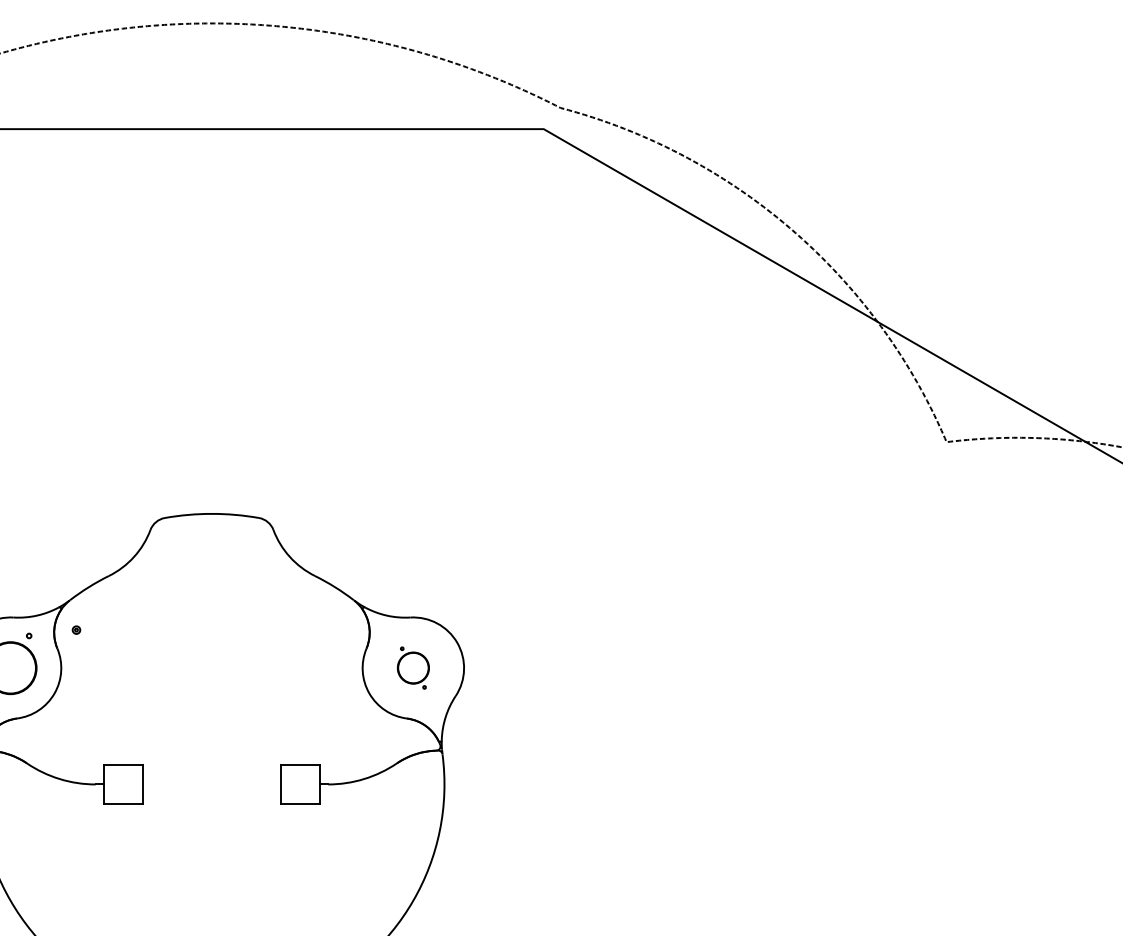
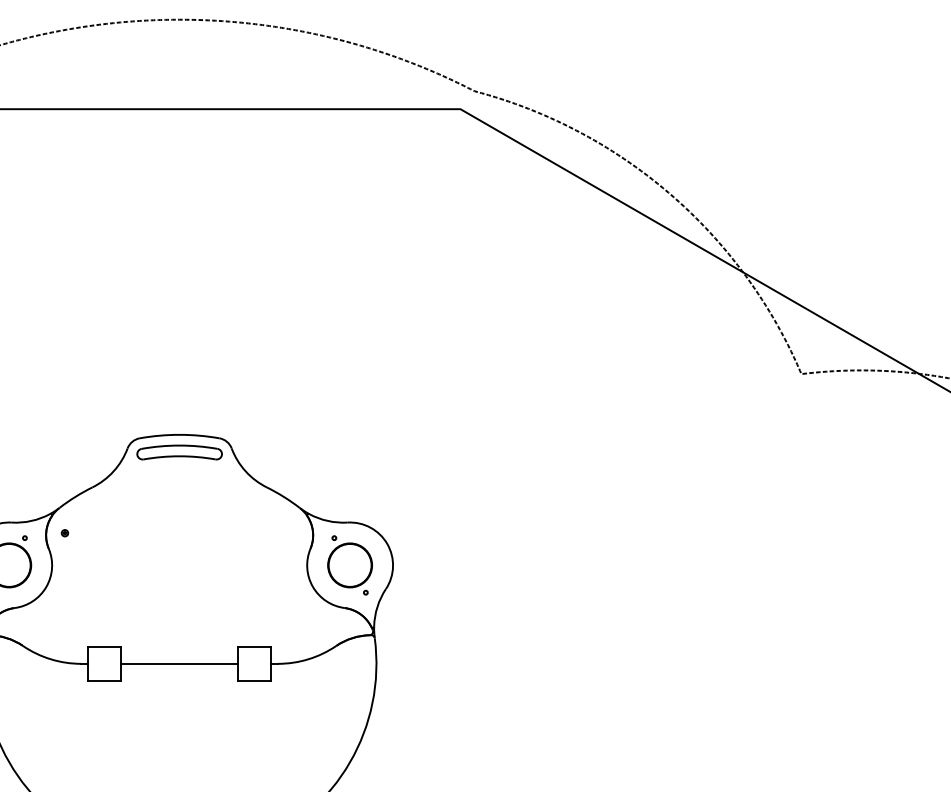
part: (211, 534) -> (179, 452), added
part: (413, 667) -> (350, 564), size x1.67
line: (212, 784) -> (180, 663), added

